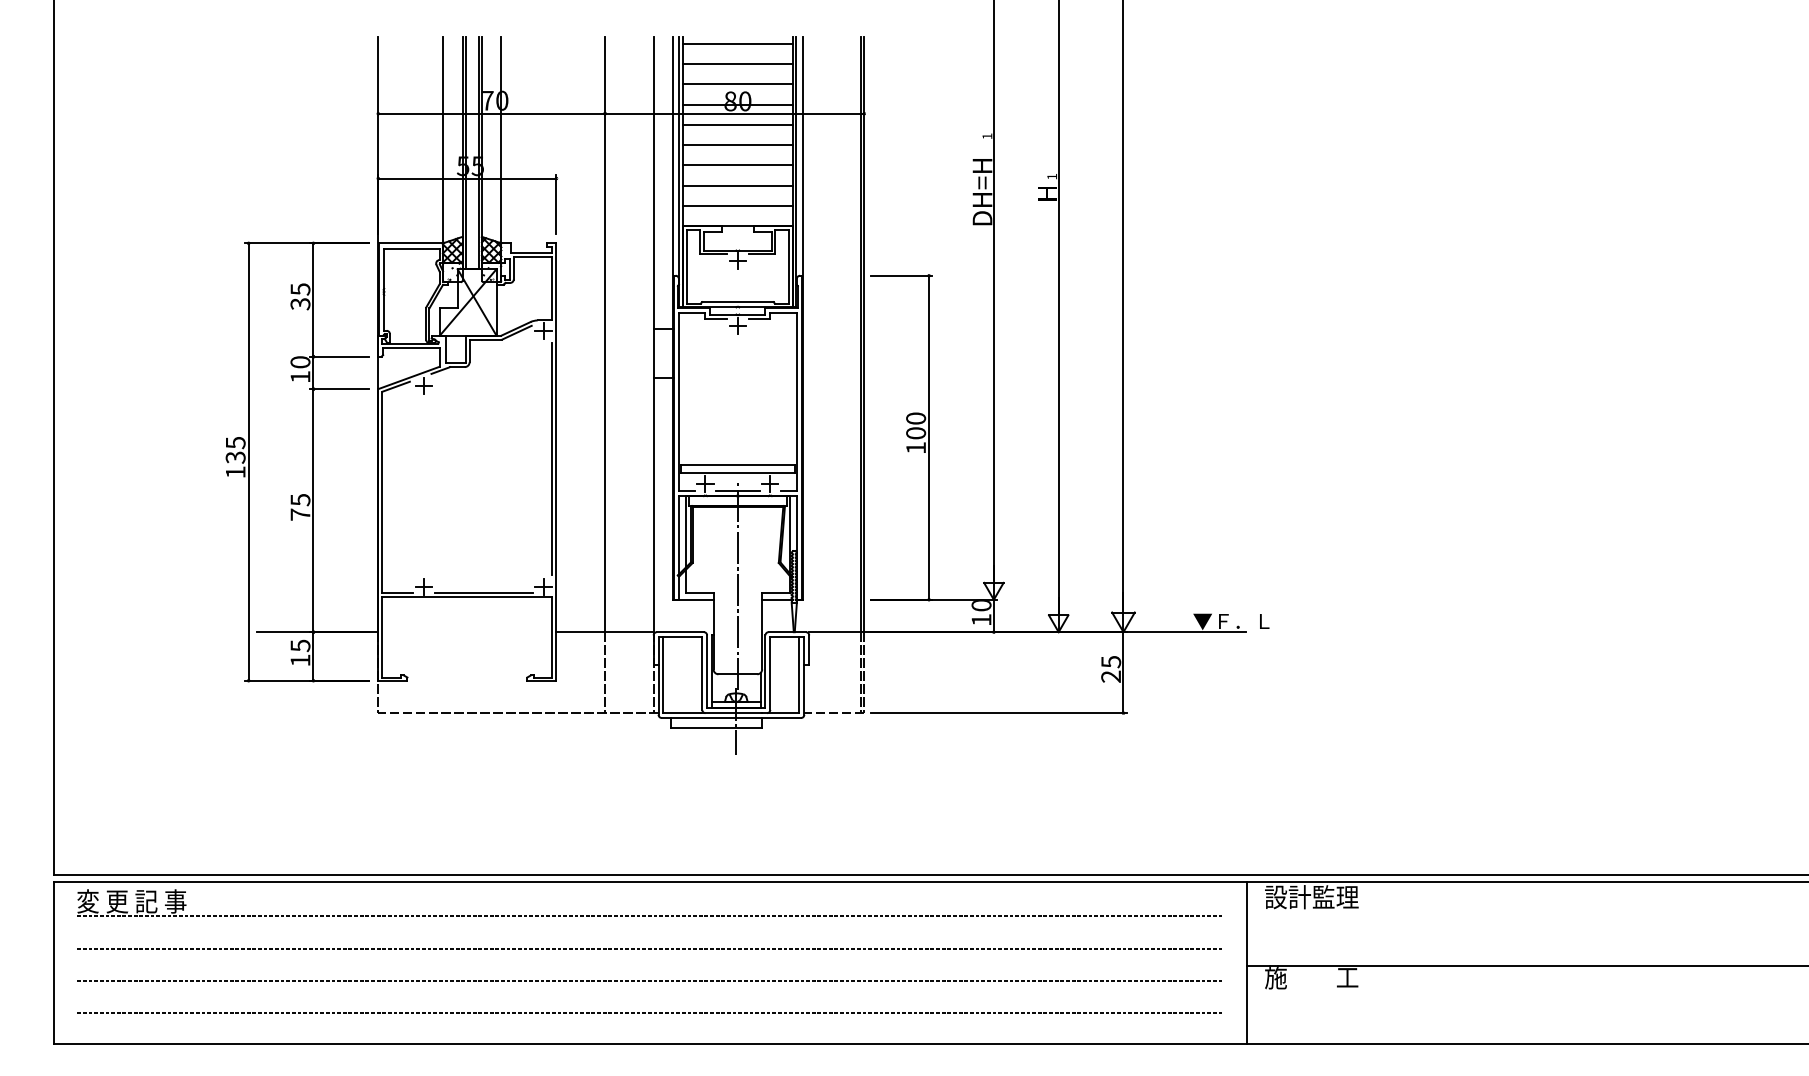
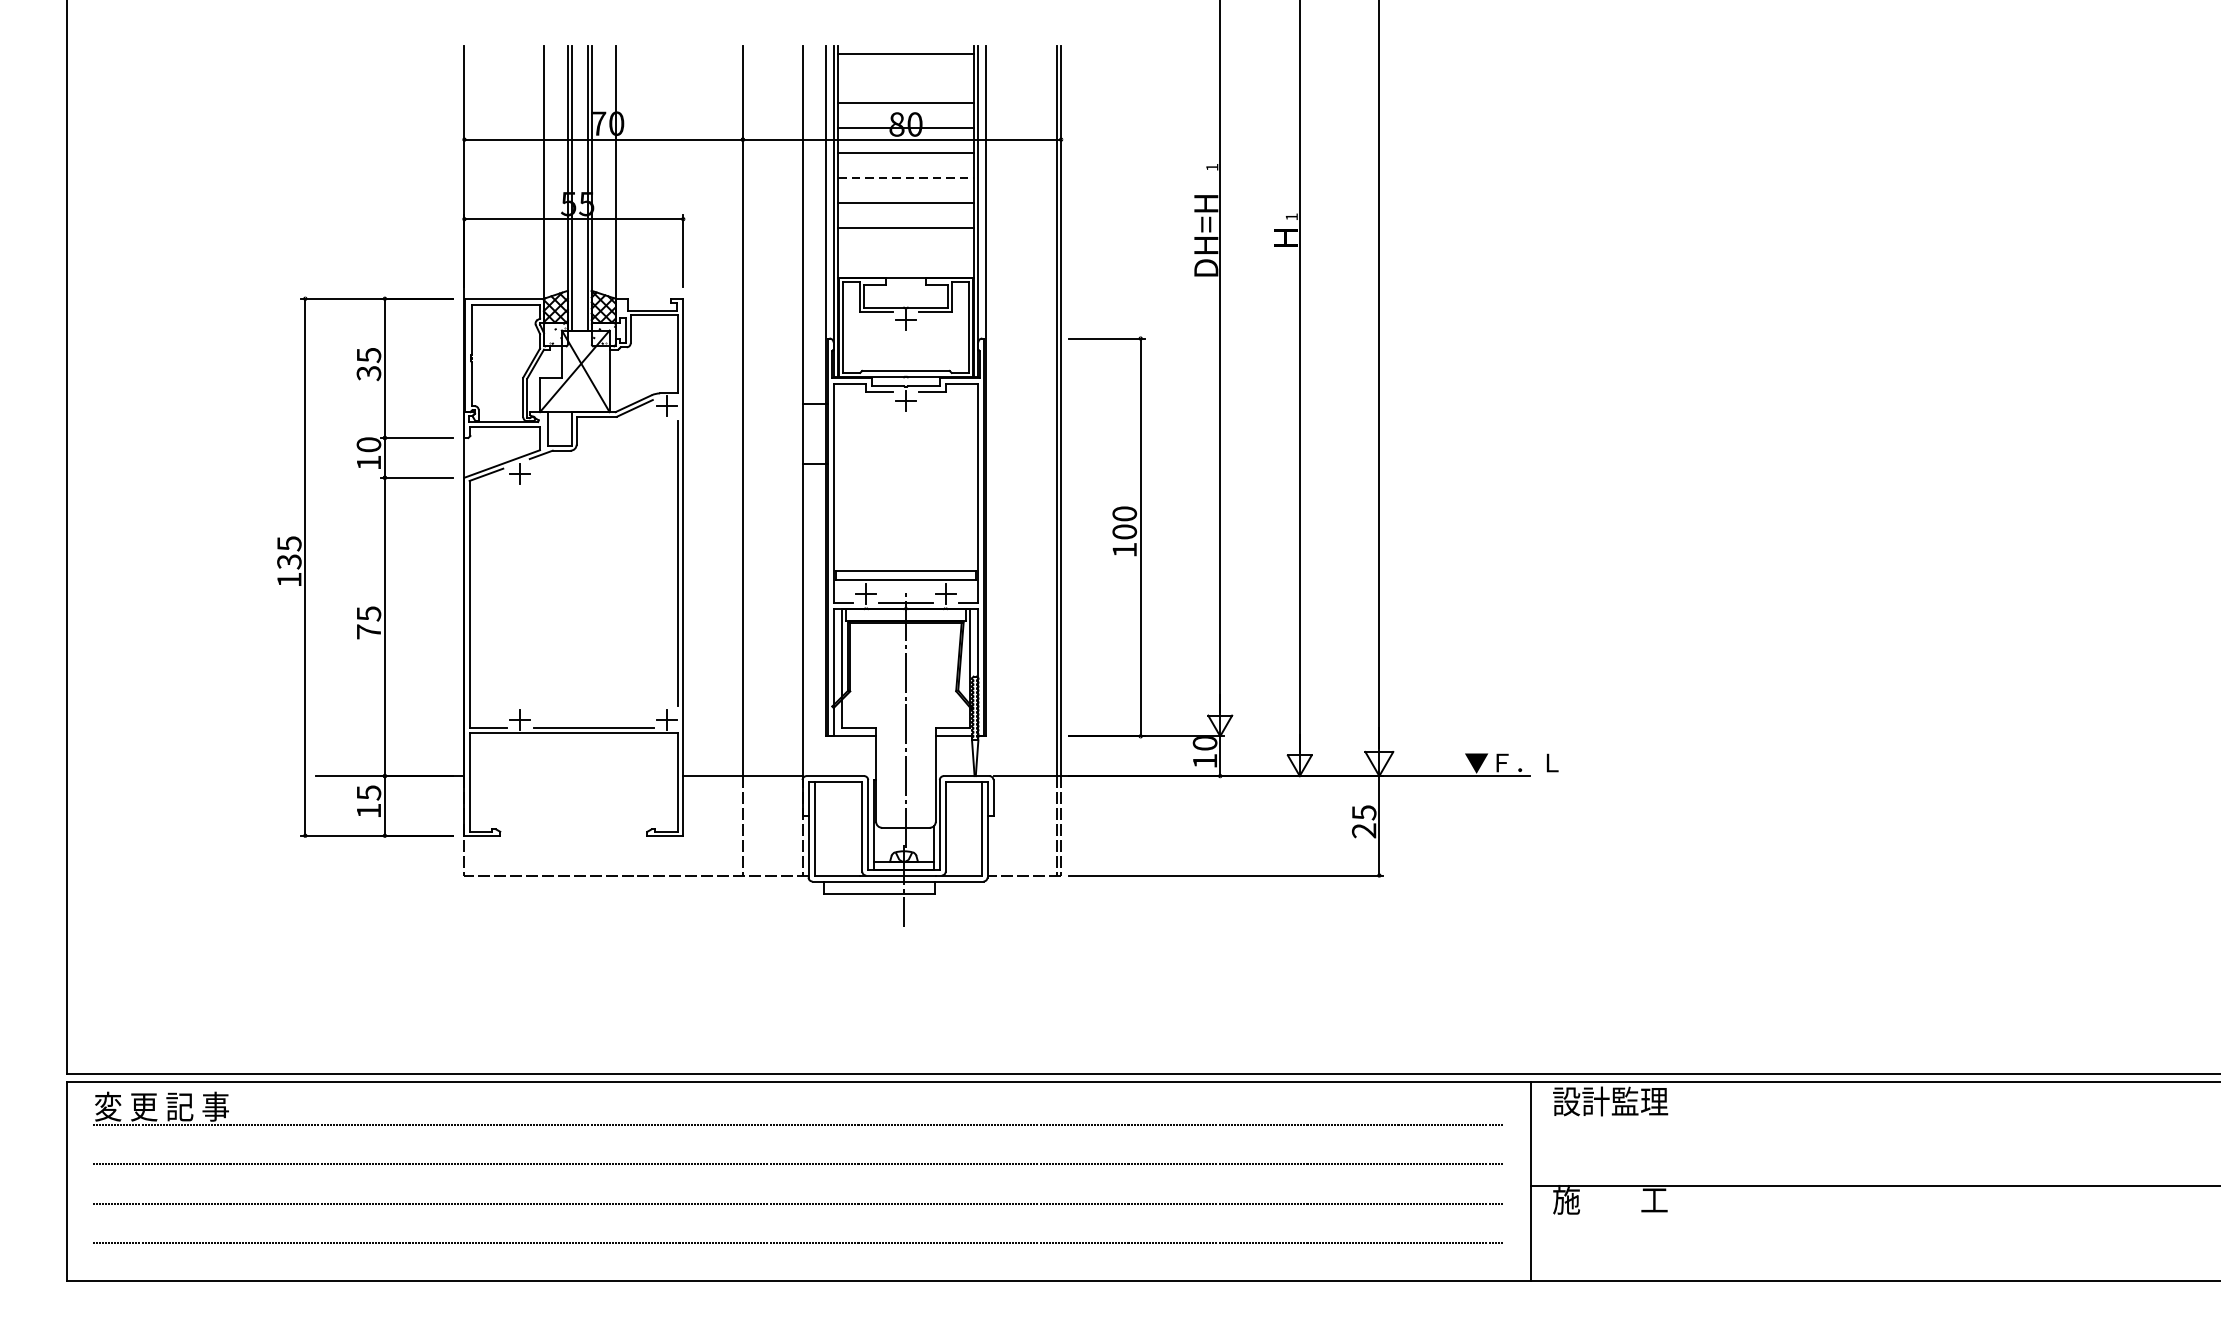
line: (737, 63) -> (905, 77), removed
line: (738, 145) -> (906, 178), solid -> dashed
line: (737, 206) -> (905, 253), removed

